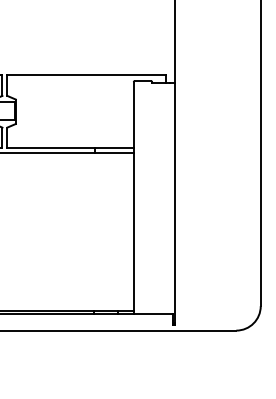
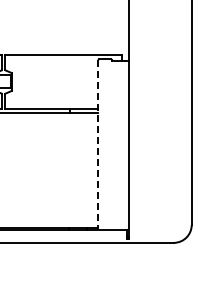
line: (133, 198) -> (98, 145), solid -> dashed

